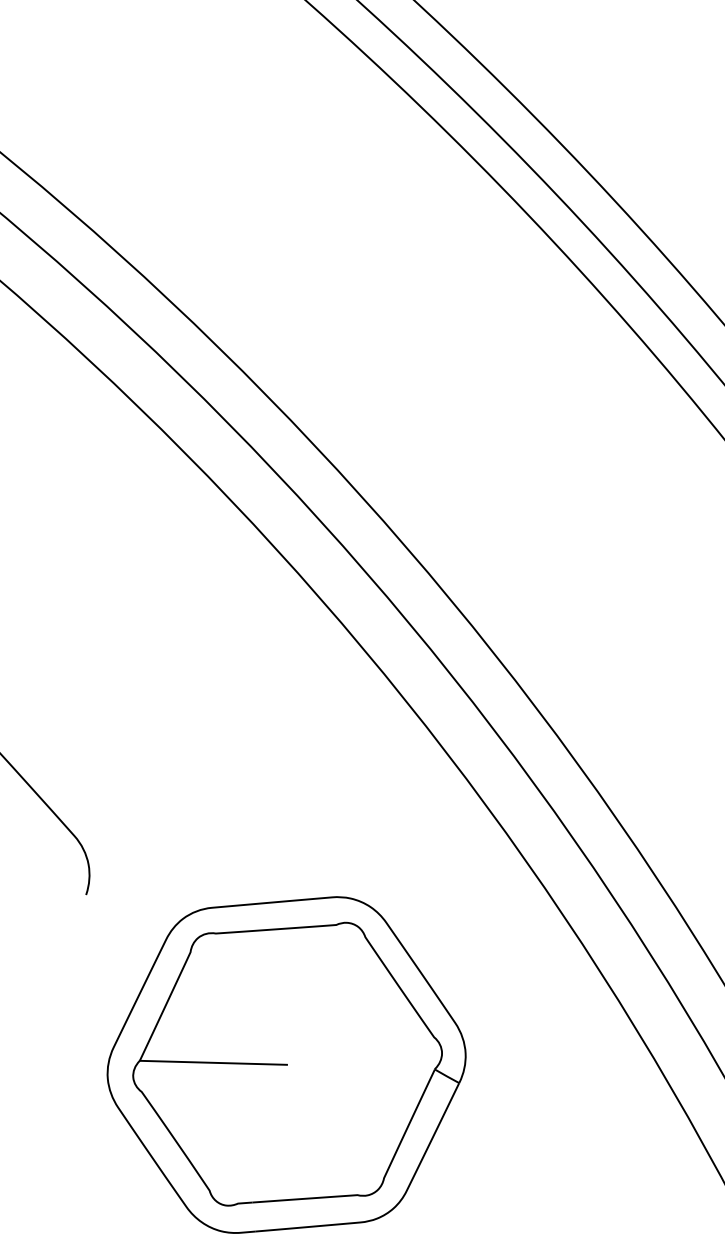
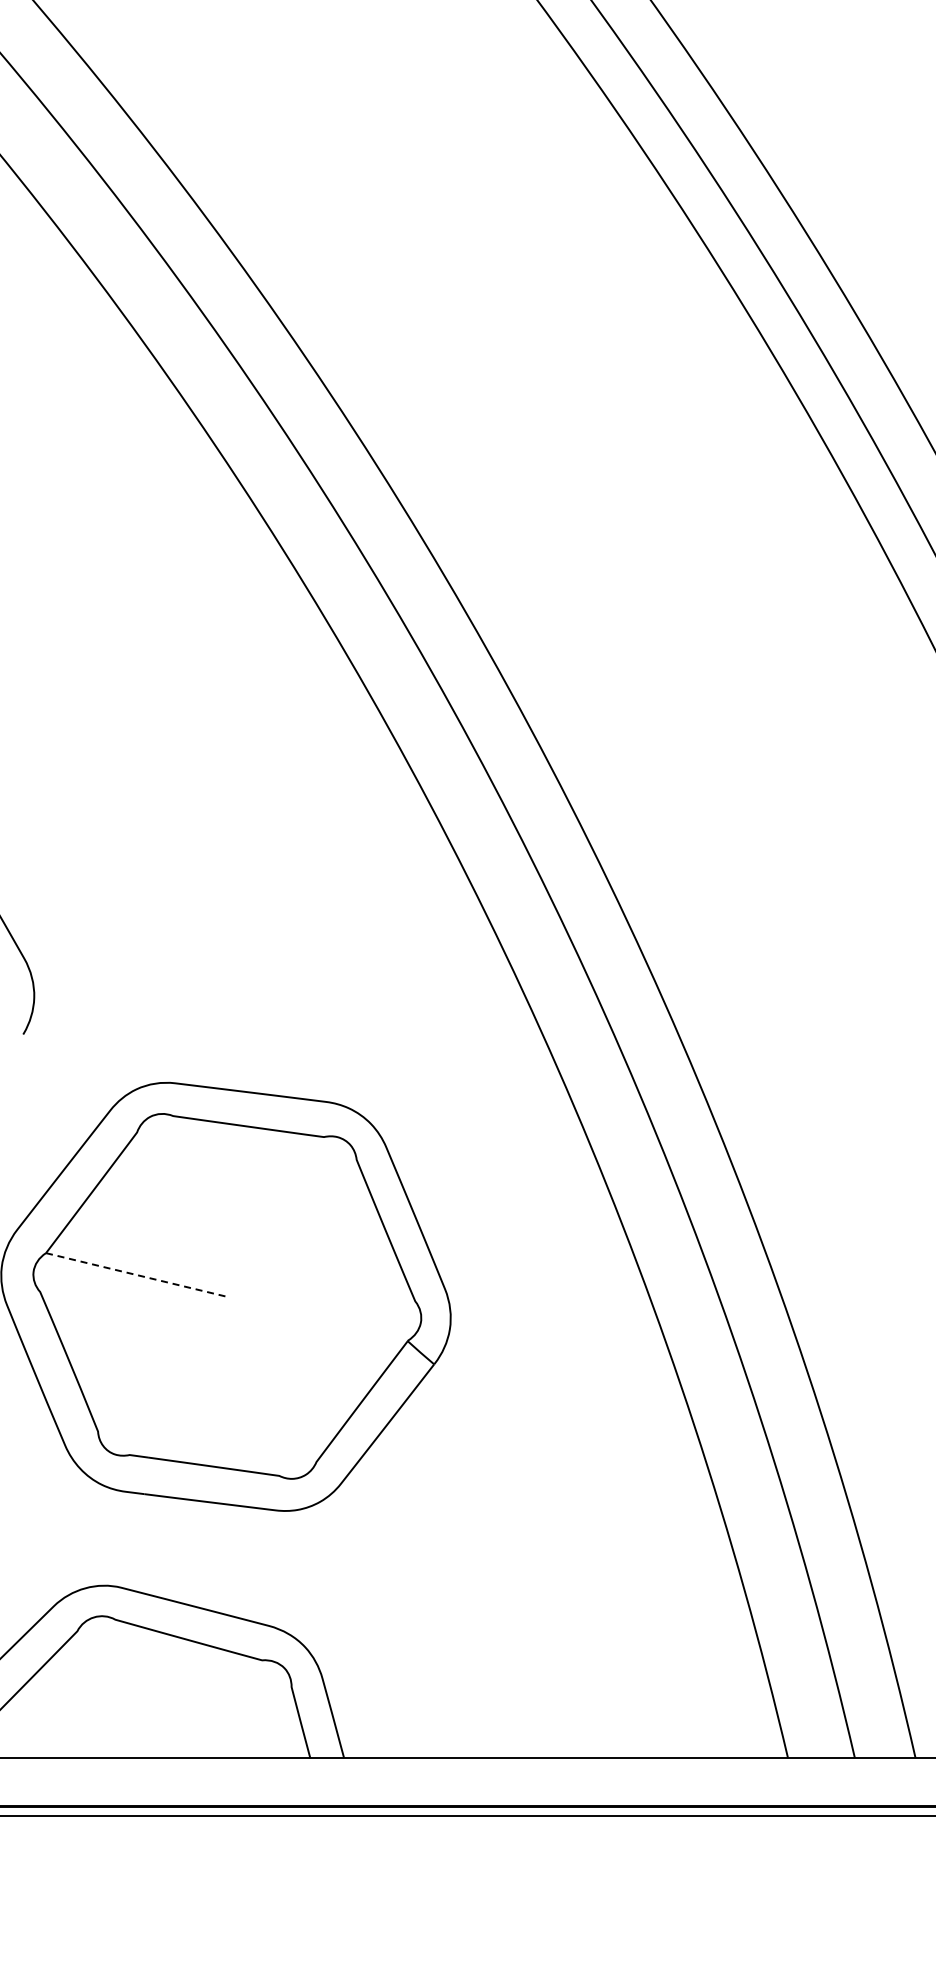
line: (213, 1062) -> (136, 1274), solid -> dashed

